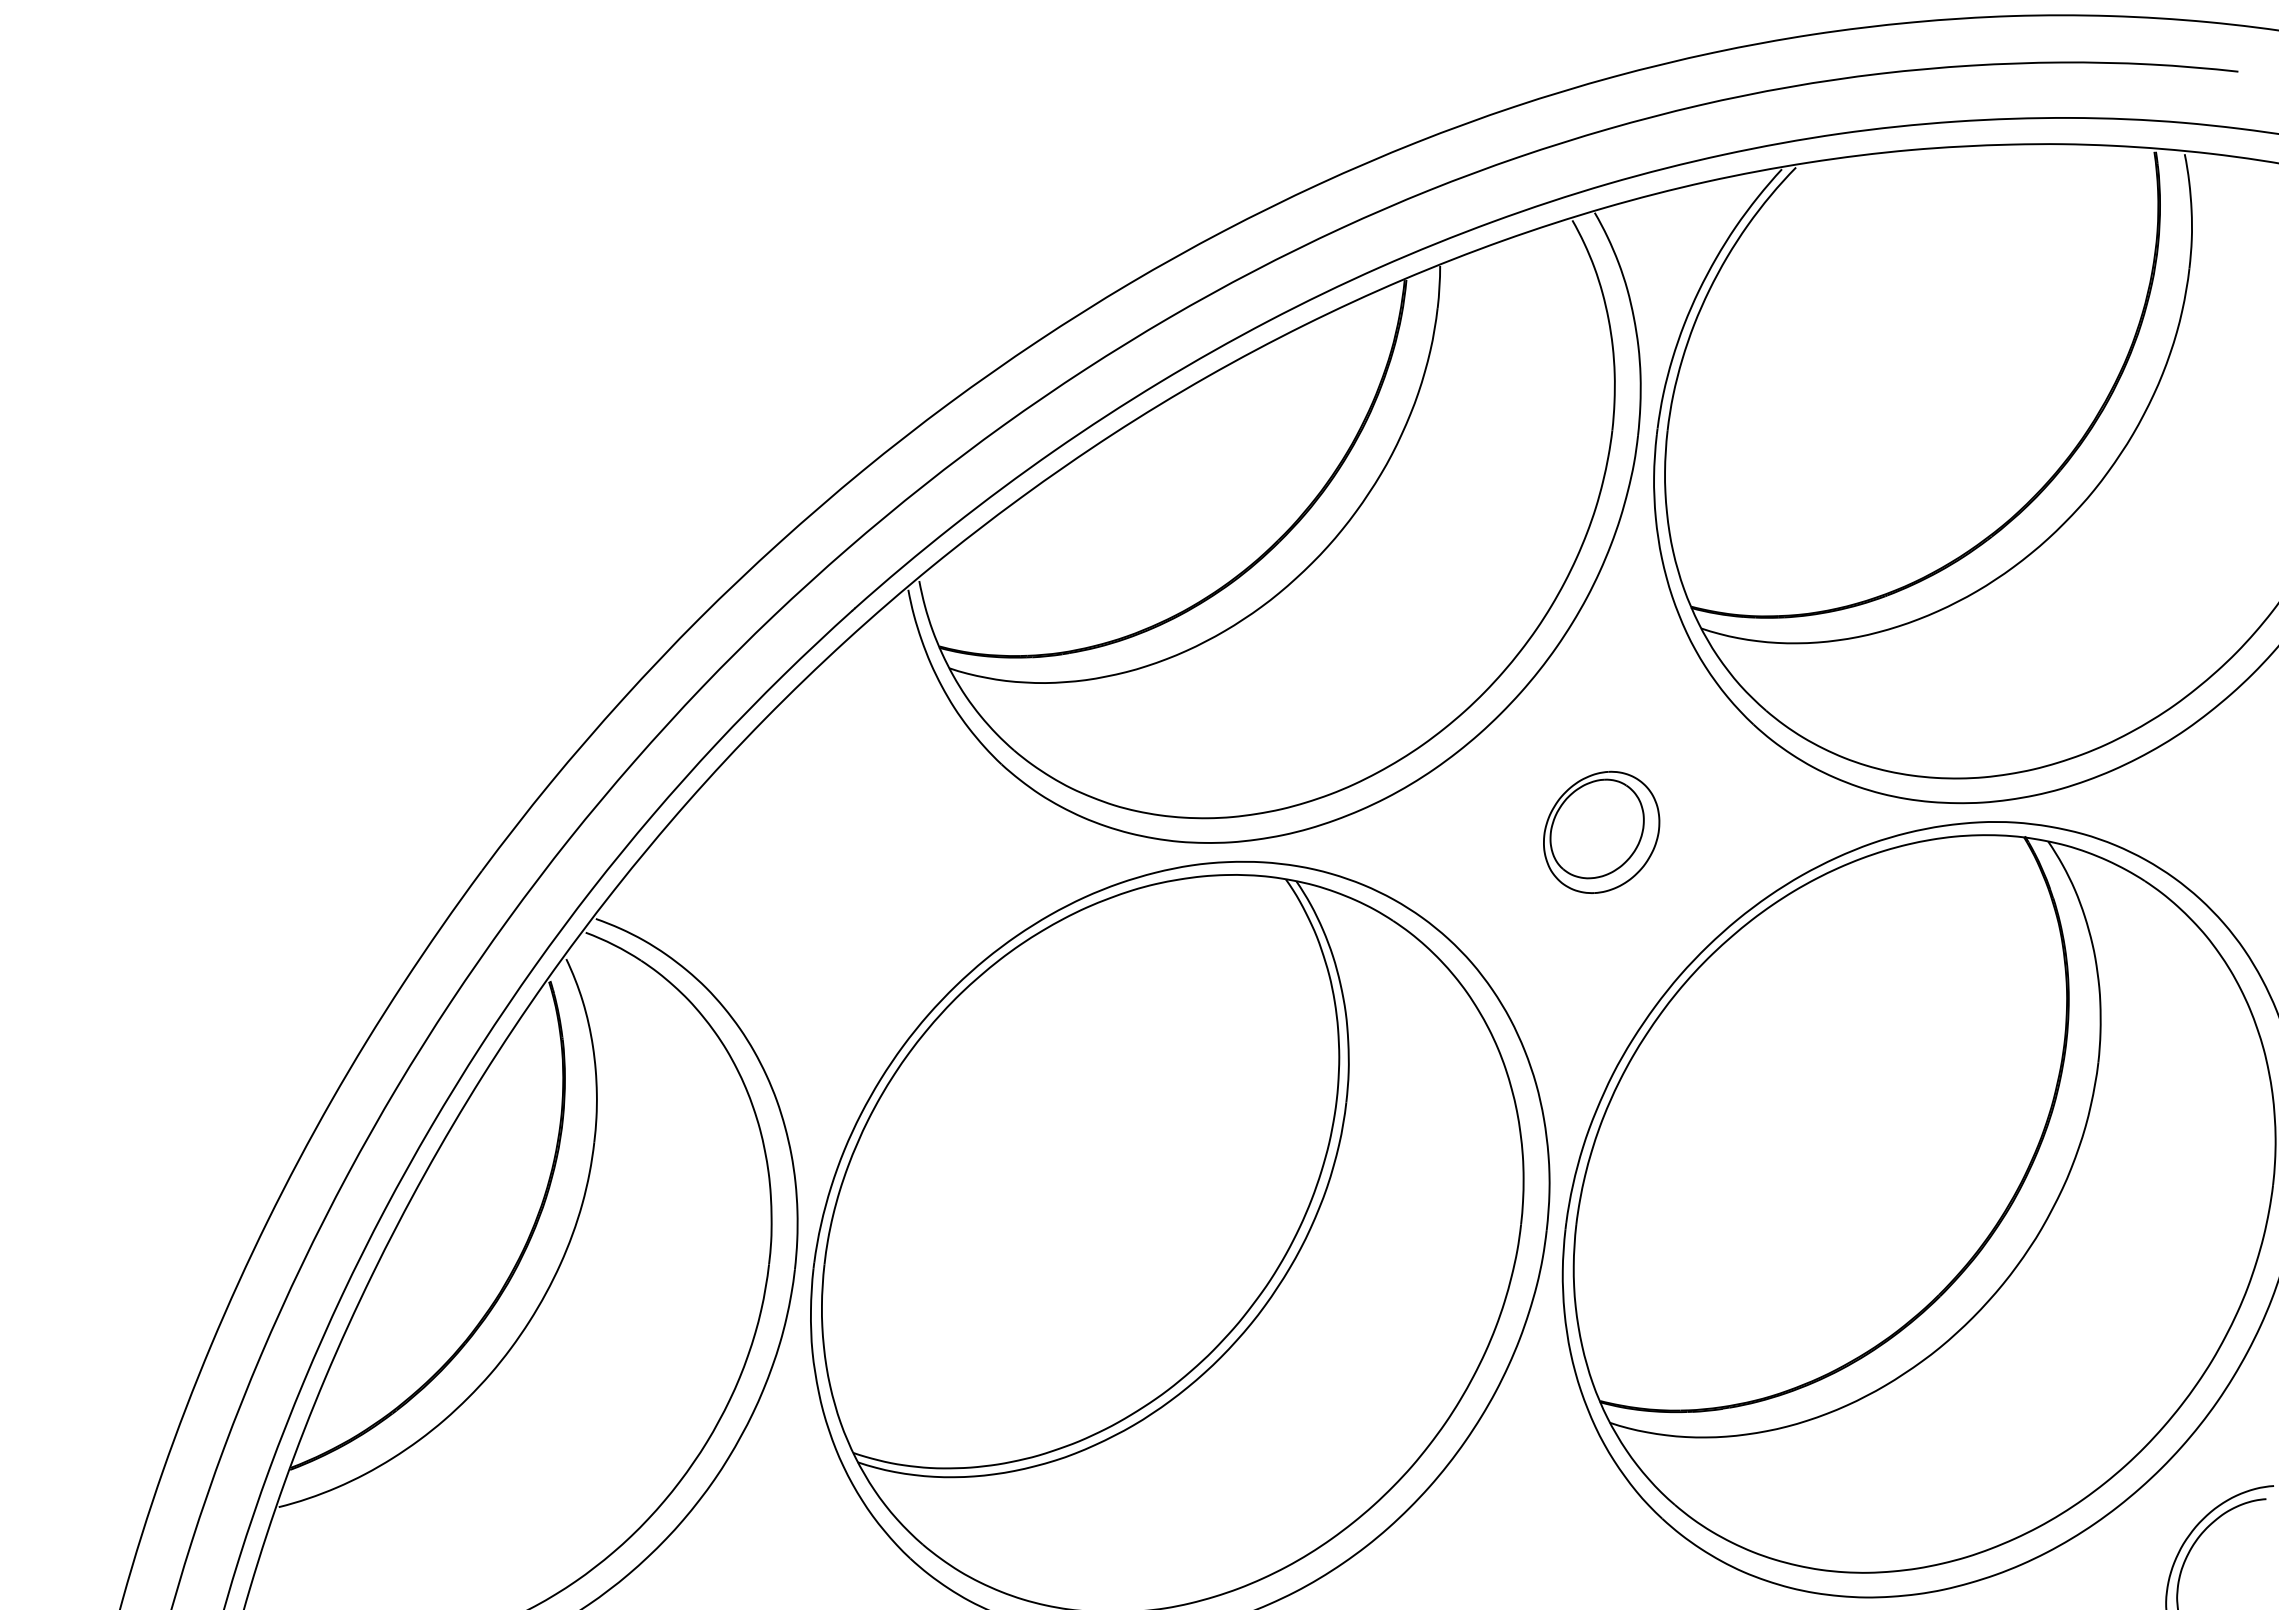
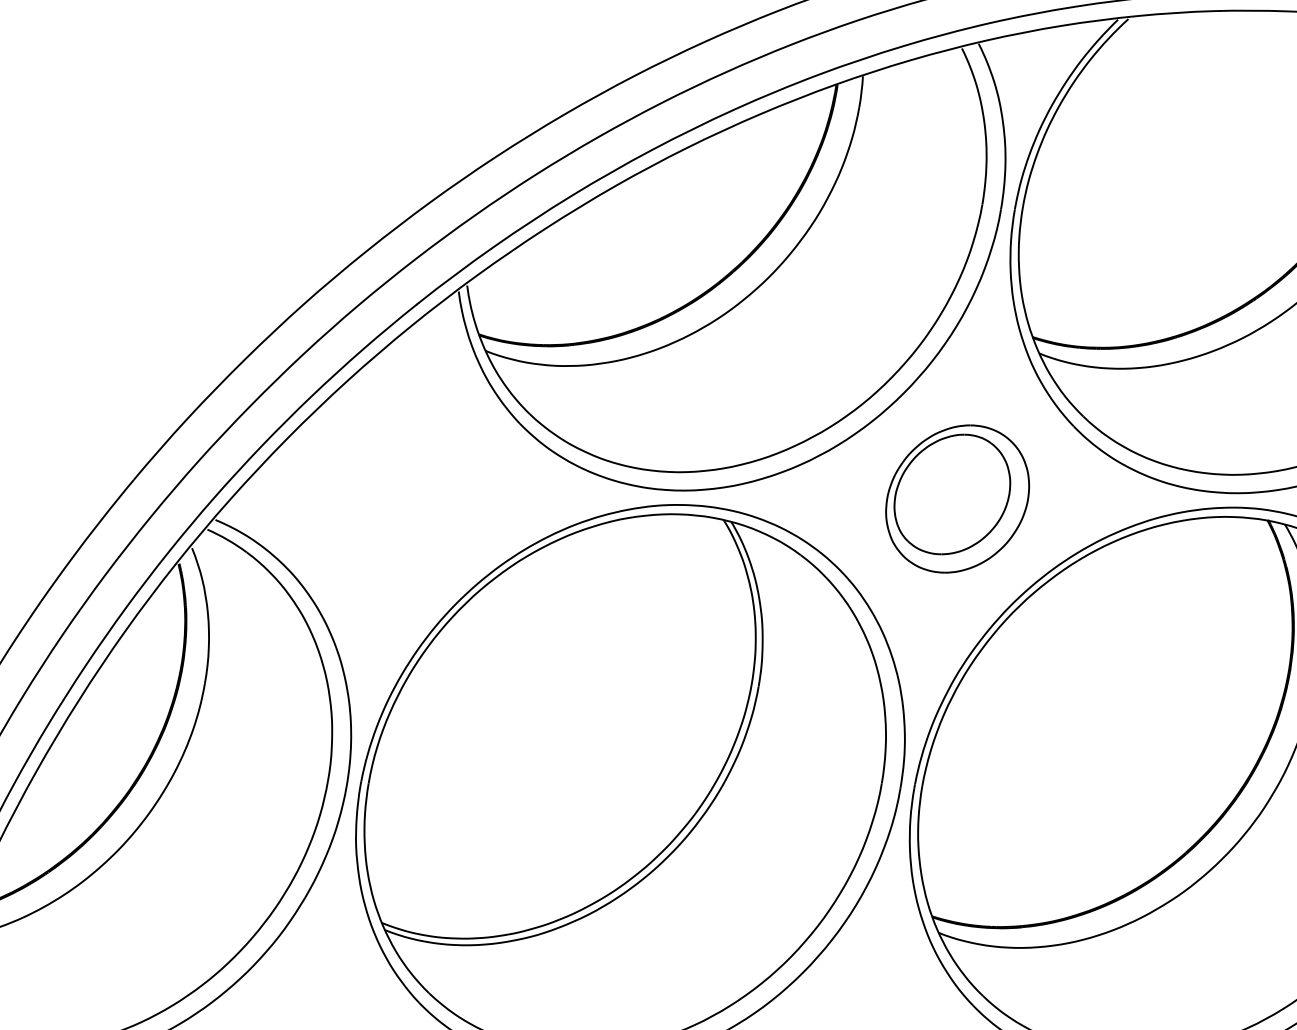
part: (1601, 832) -> (957, 499), size x1.67

